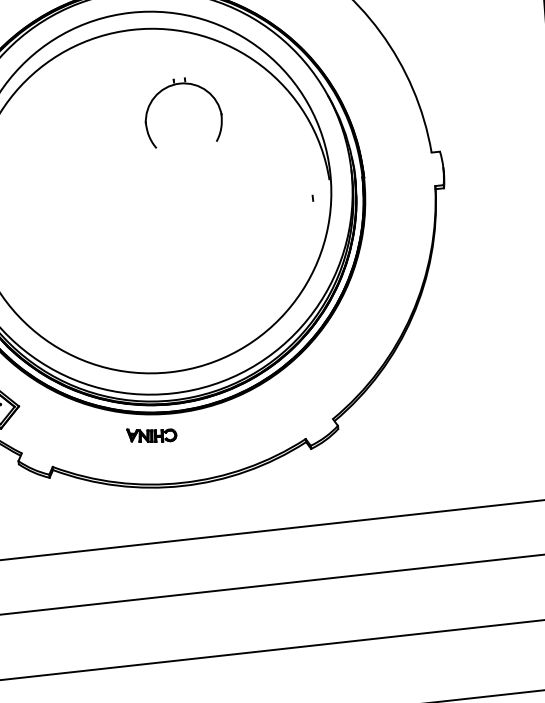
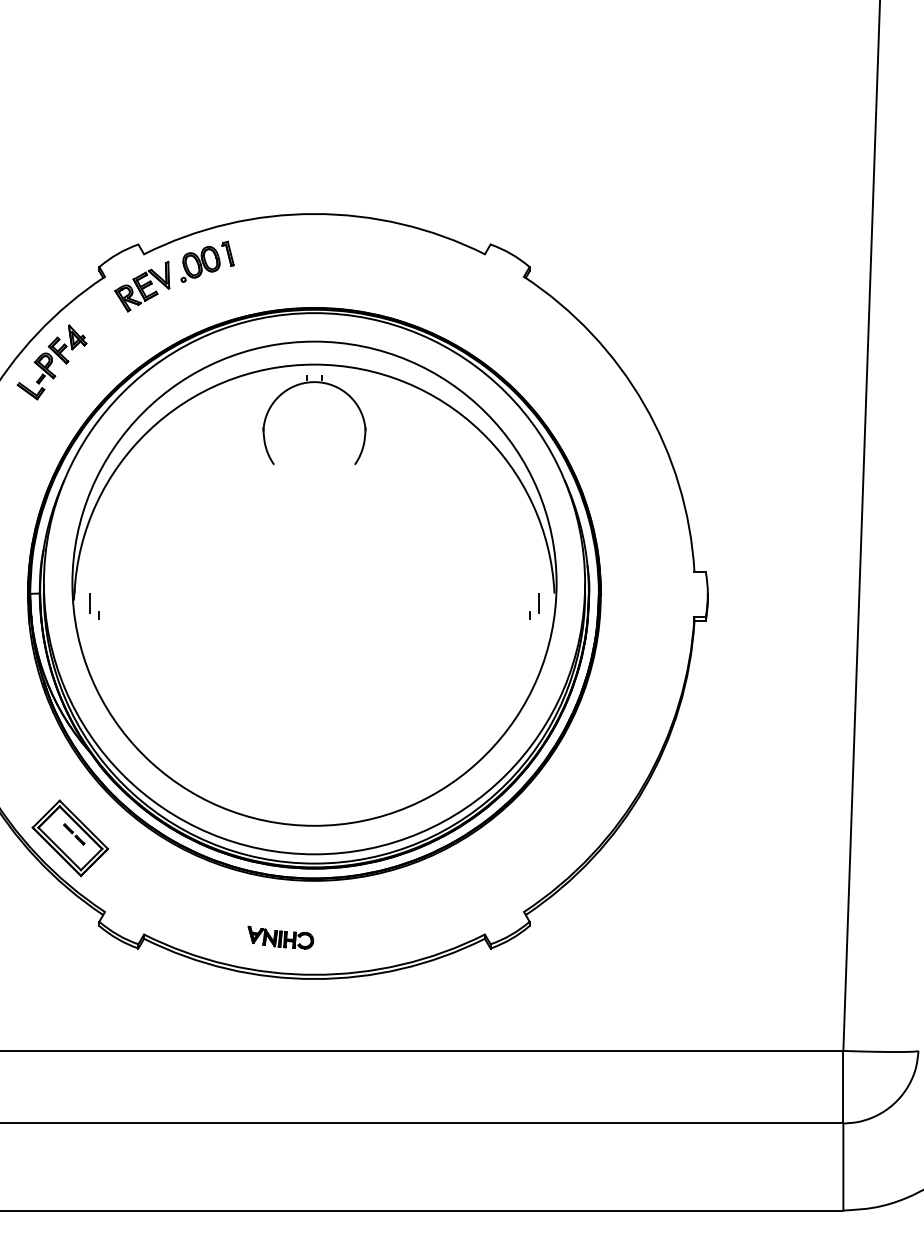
part: (177, 84) -> (311, 383), moved
line: (318, 188) -> (538, 603), added
part: (151, 434) -> (280, 937), moved

